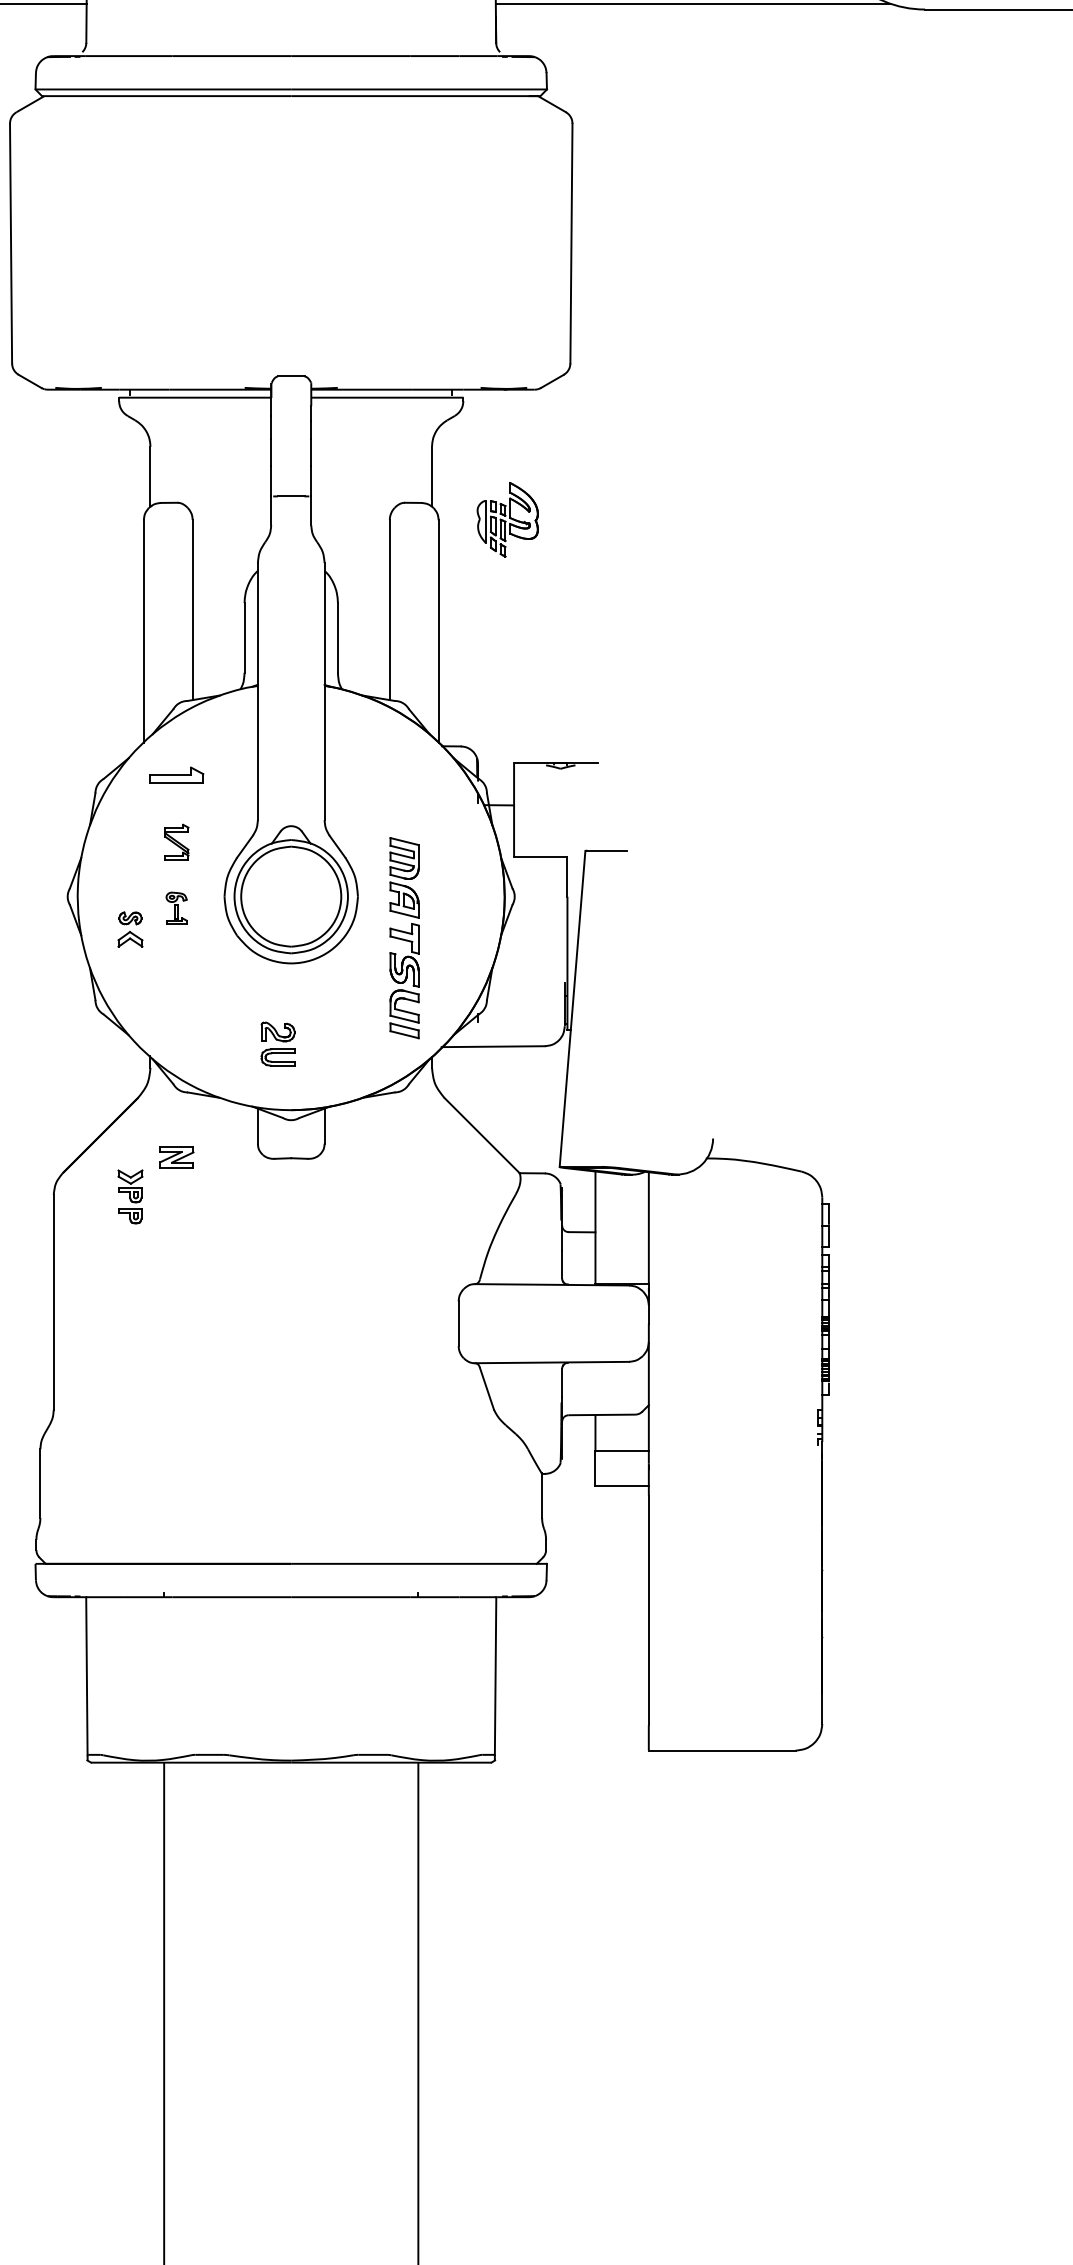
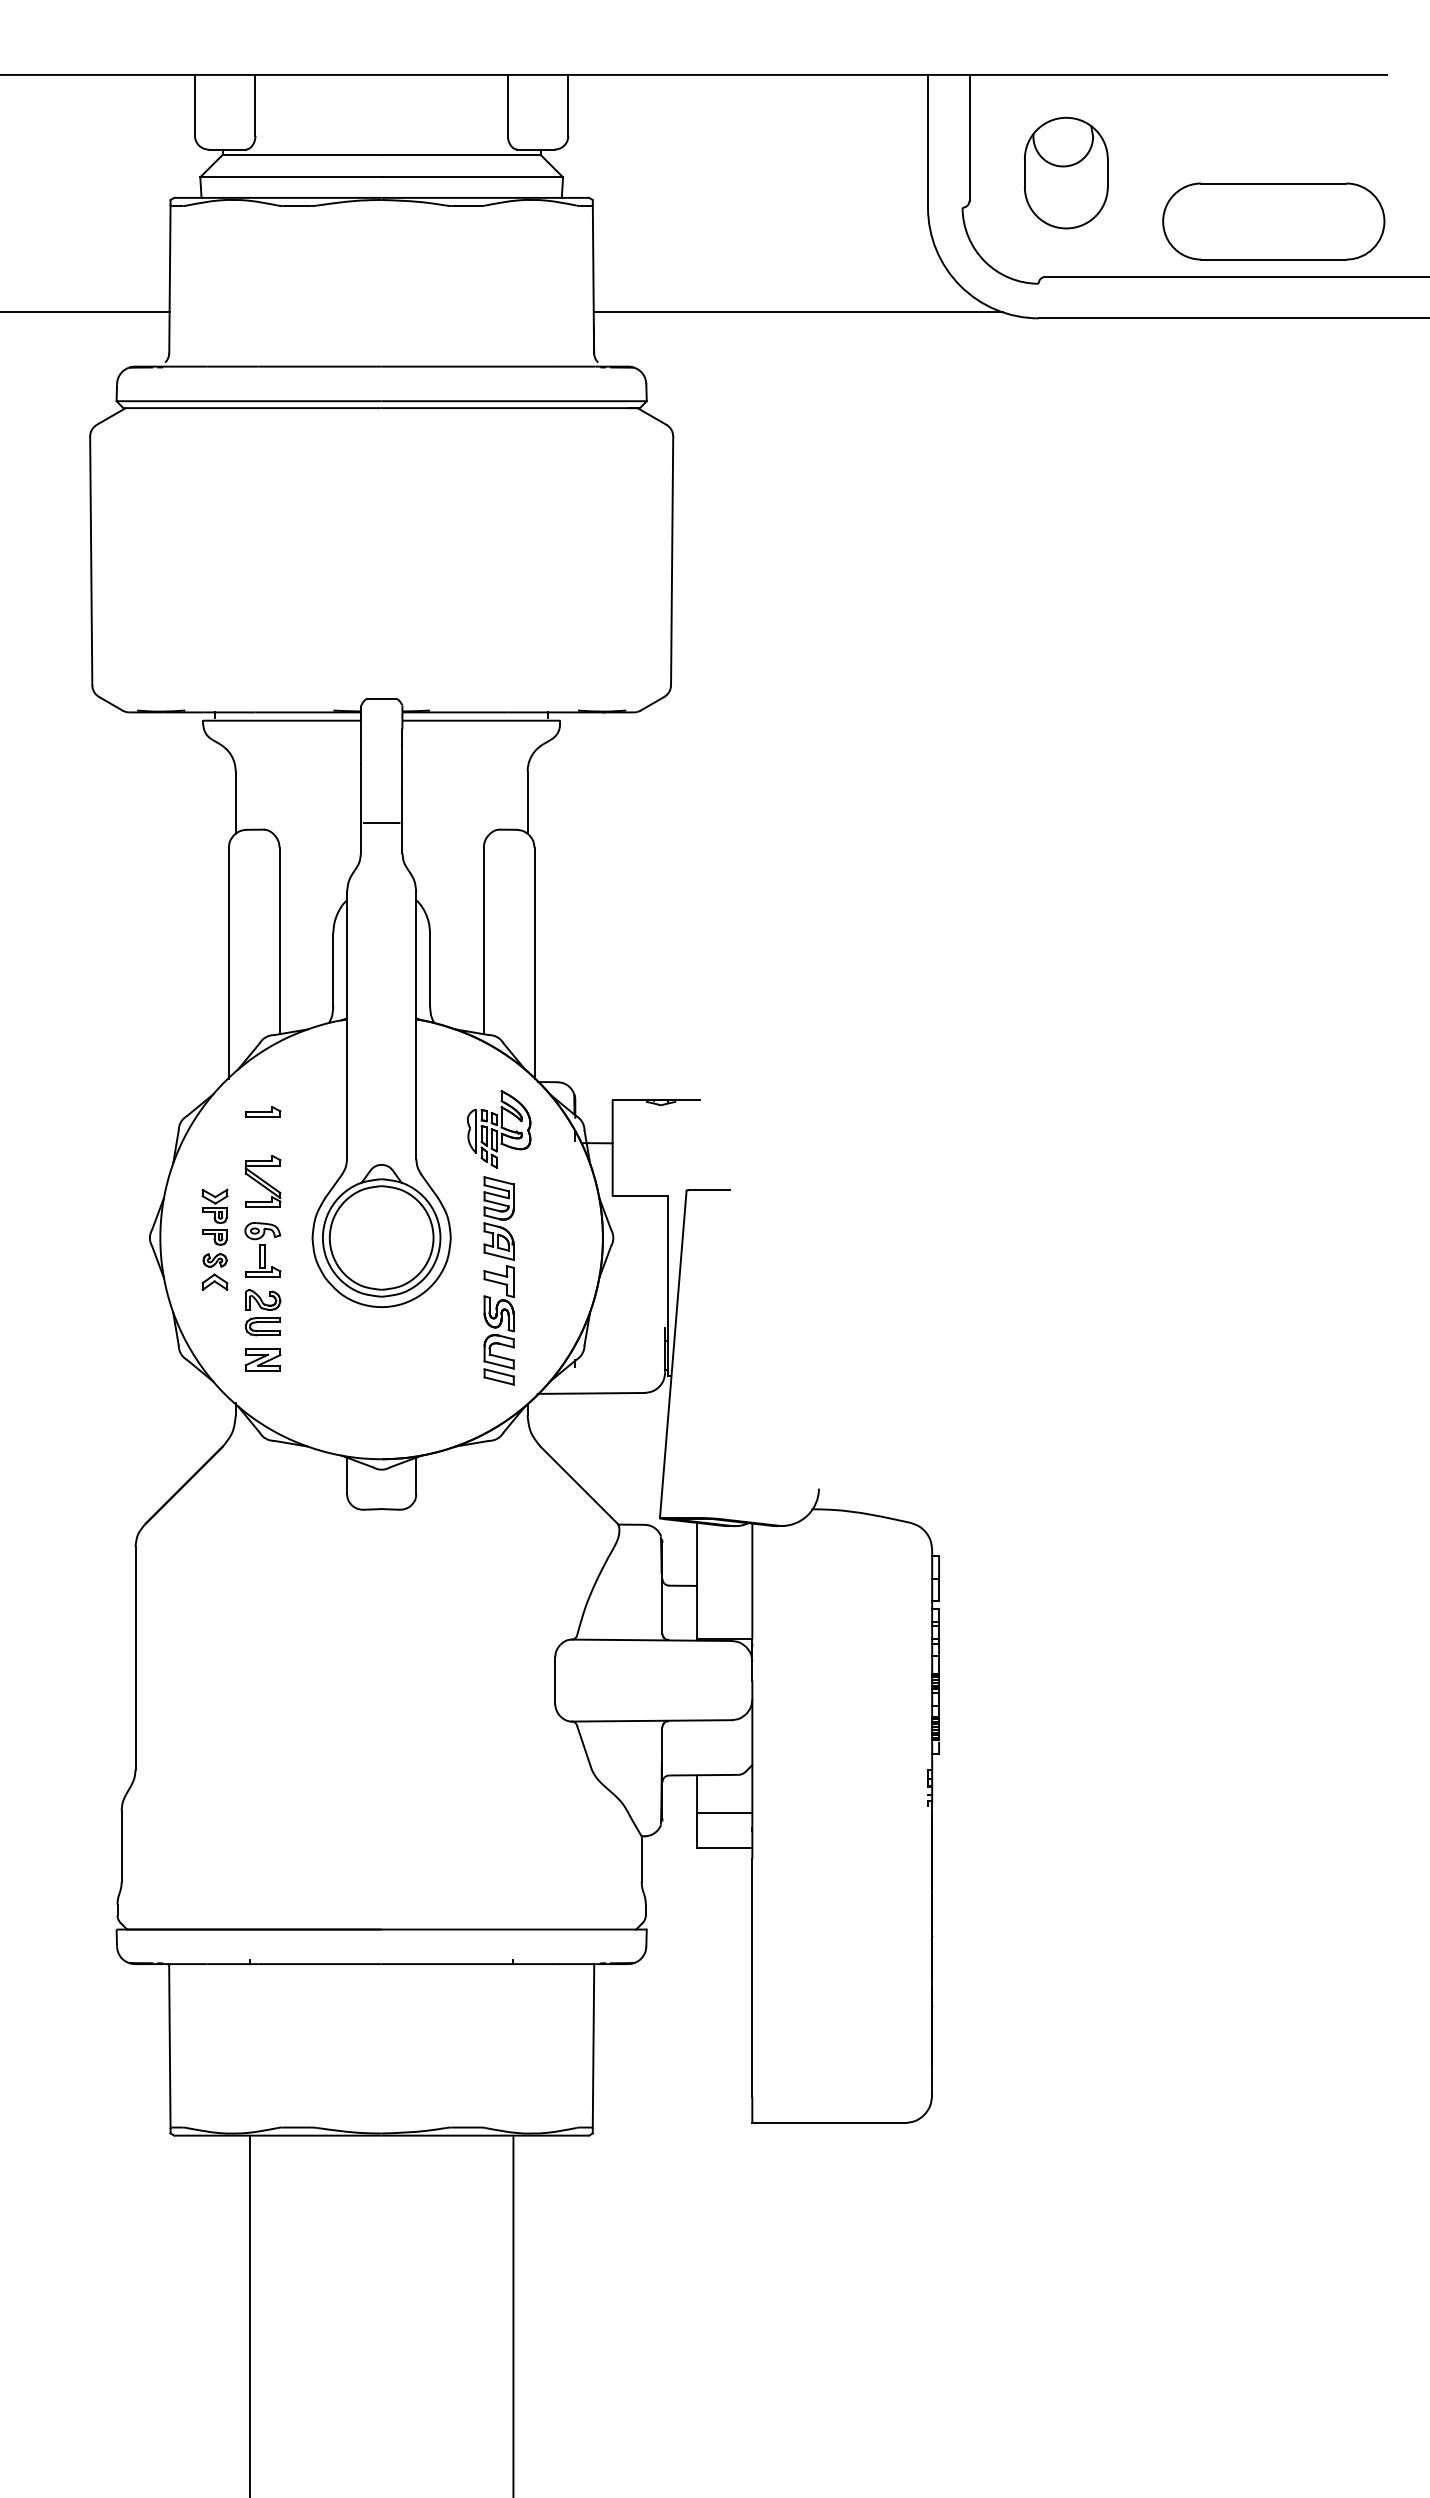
part: (508, 520) -> (499, 1129), moved
part: (177, 774) -> (263, 1111), size x0.62
part: (176, 841) -> (262, 1180), size x1.43
part: (176, 907) -> (262, 1249), size x1.67
part: (277, 1043) -> (262, 1312), moved
part: (177, 1156) -> (263, 1359), moved
part: (129, 1196) -> (214, 1216), moved

